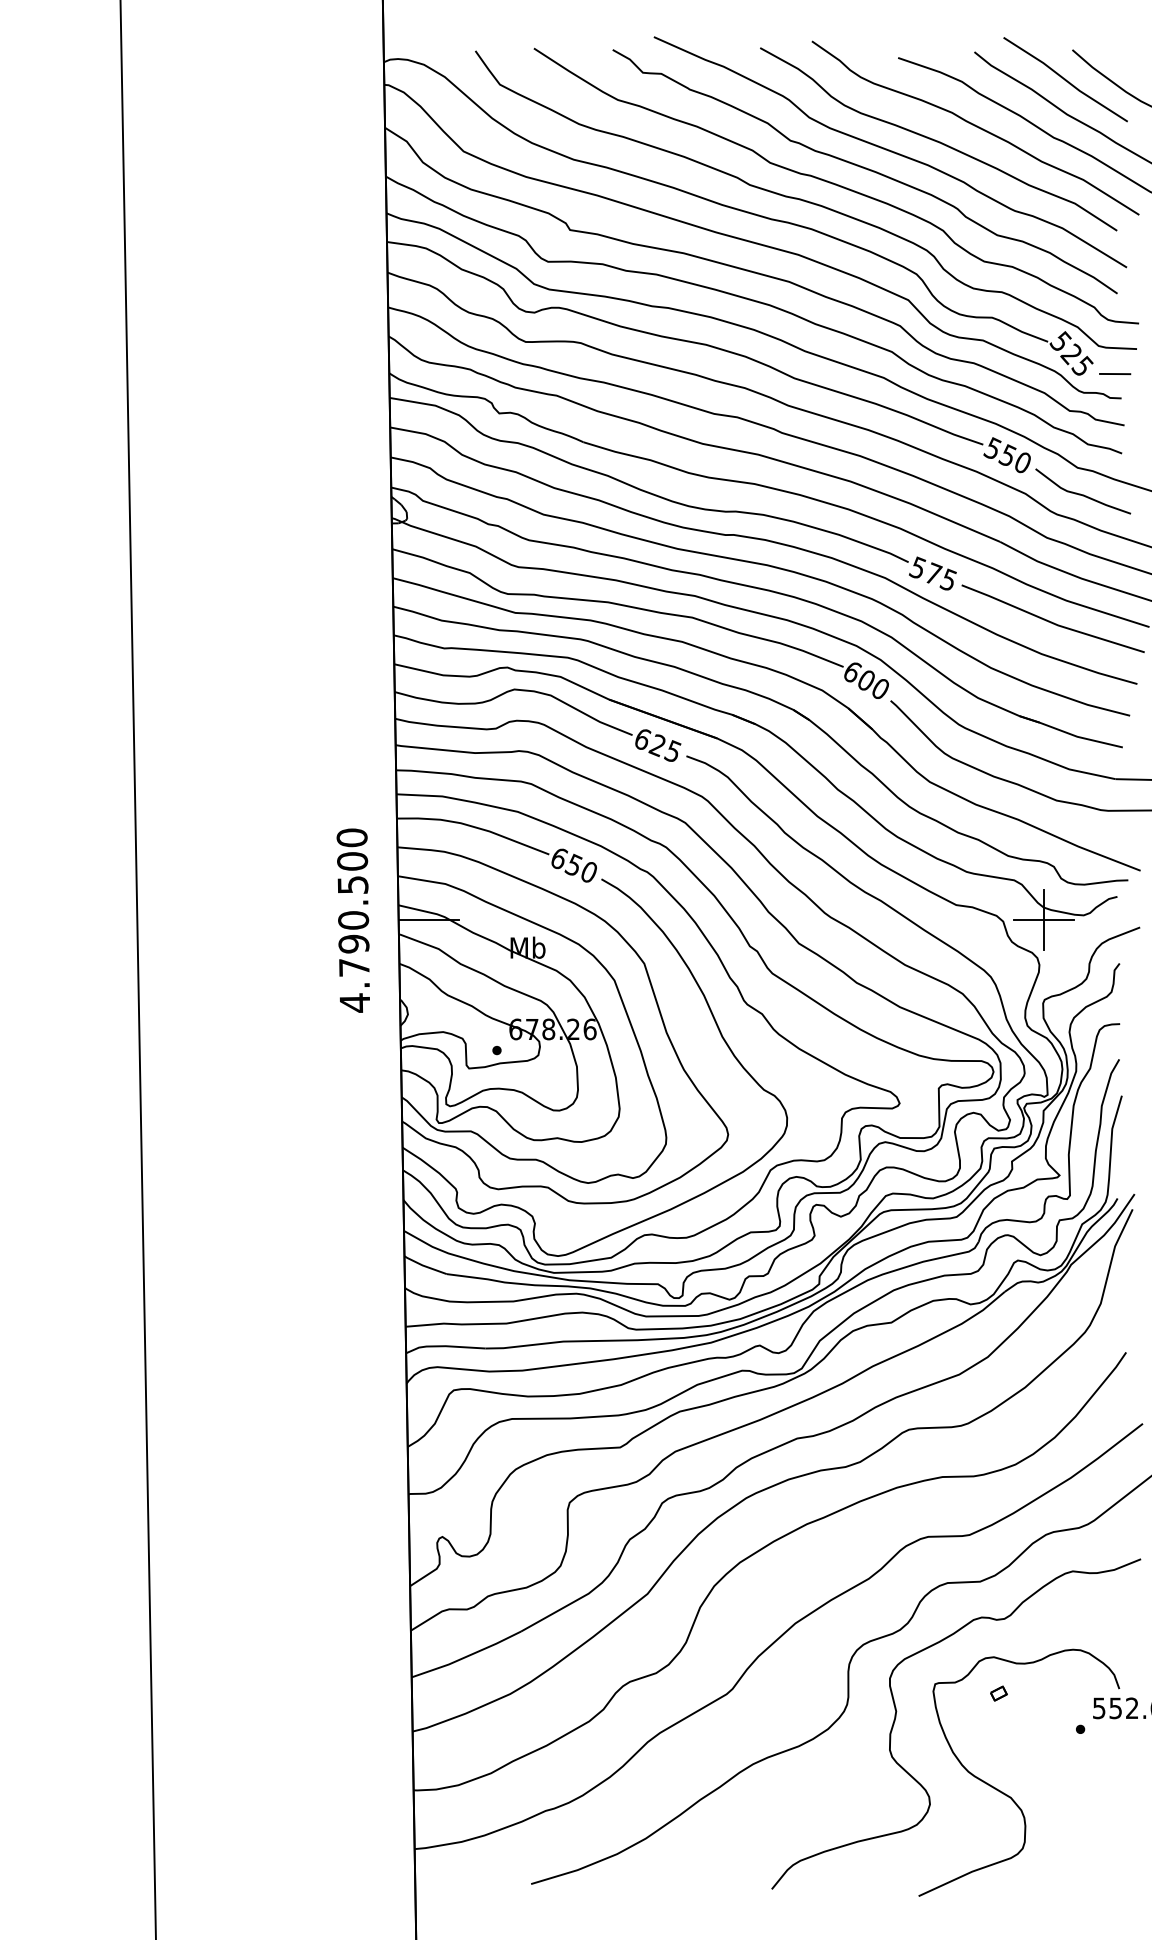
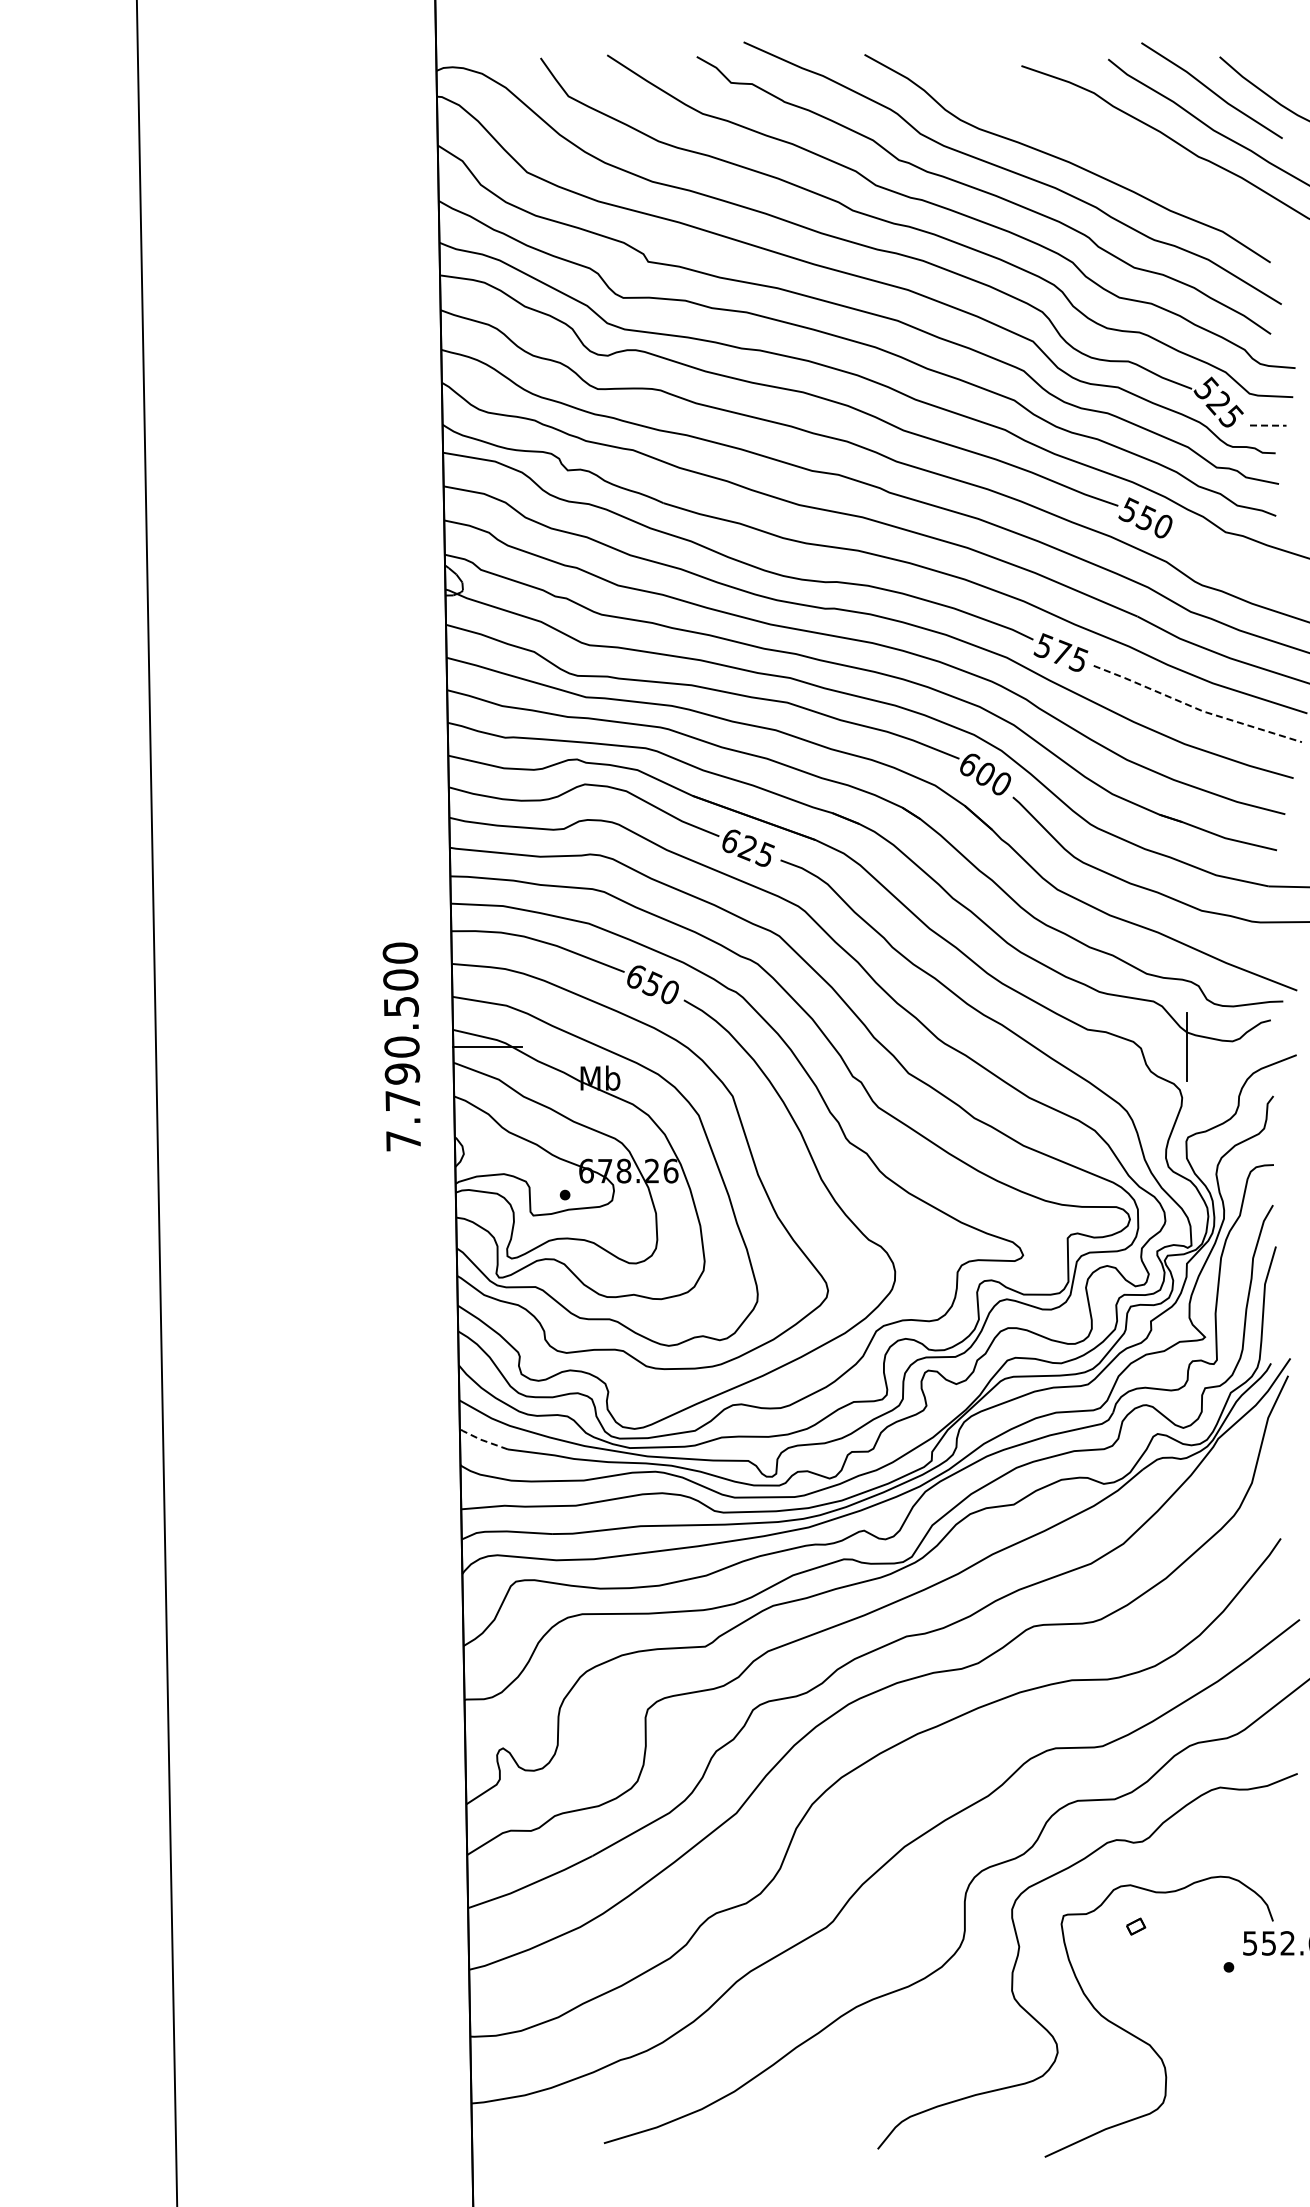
curve: (975, 126) -> (1109, 144), removed
line: (1115, 373) -> (1268, 425), solid -> dashed
curve: (1082, 494) -> (1231, 562), removed
line: (1052, 622) -> (1196, 708), solid -> dashed
line: (1043, 919) -> (1186, 1046), removed
text: (354, 1002) -> (403, 1140), 4.790.500 -> 7.790.500
line: (424, 1266) -> (482, 1440), solid -> dashed

